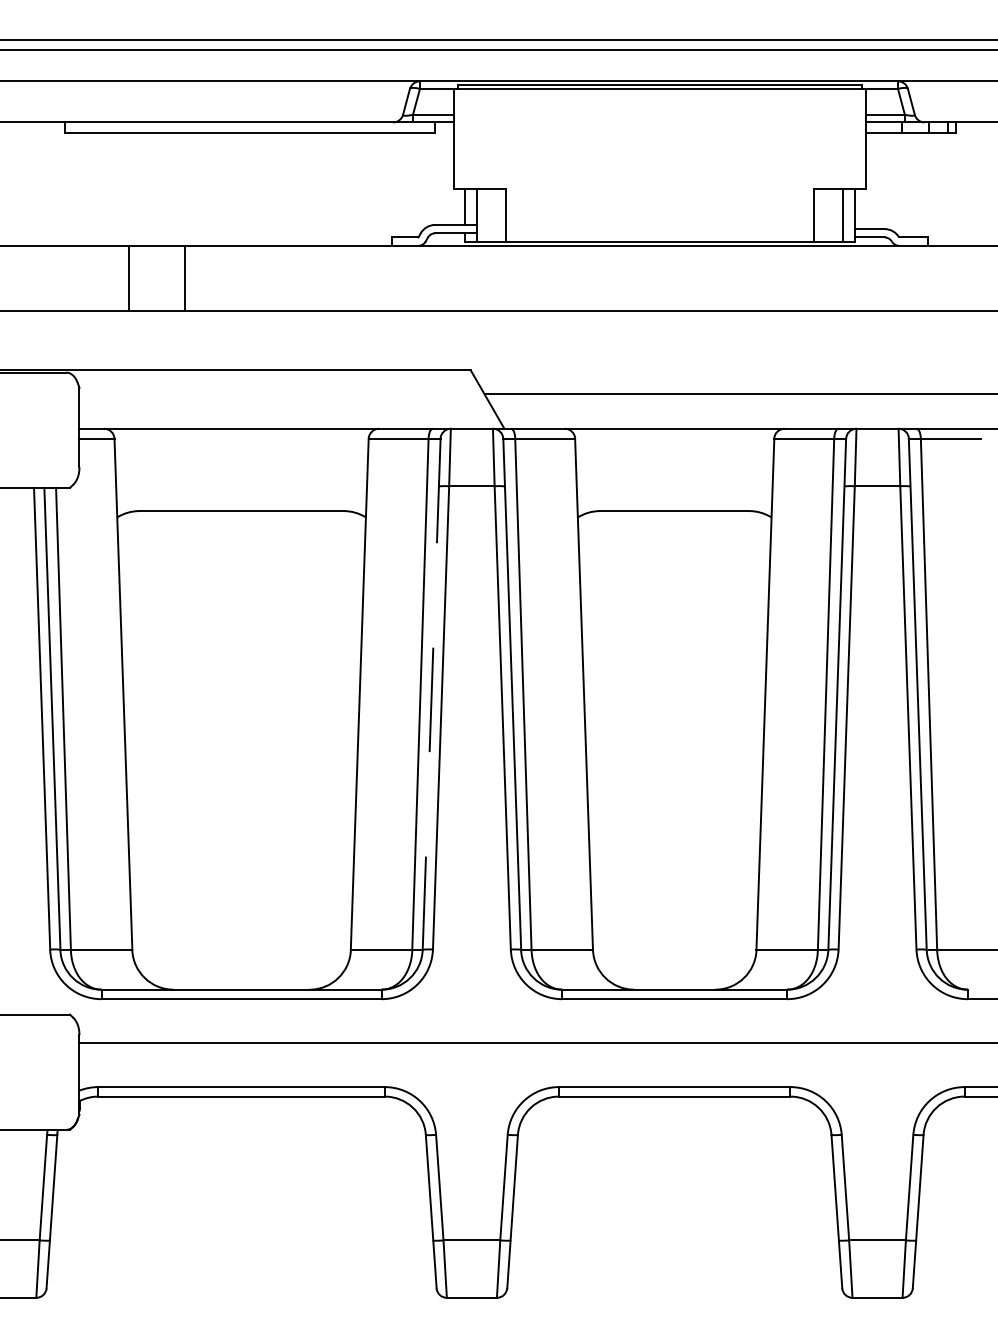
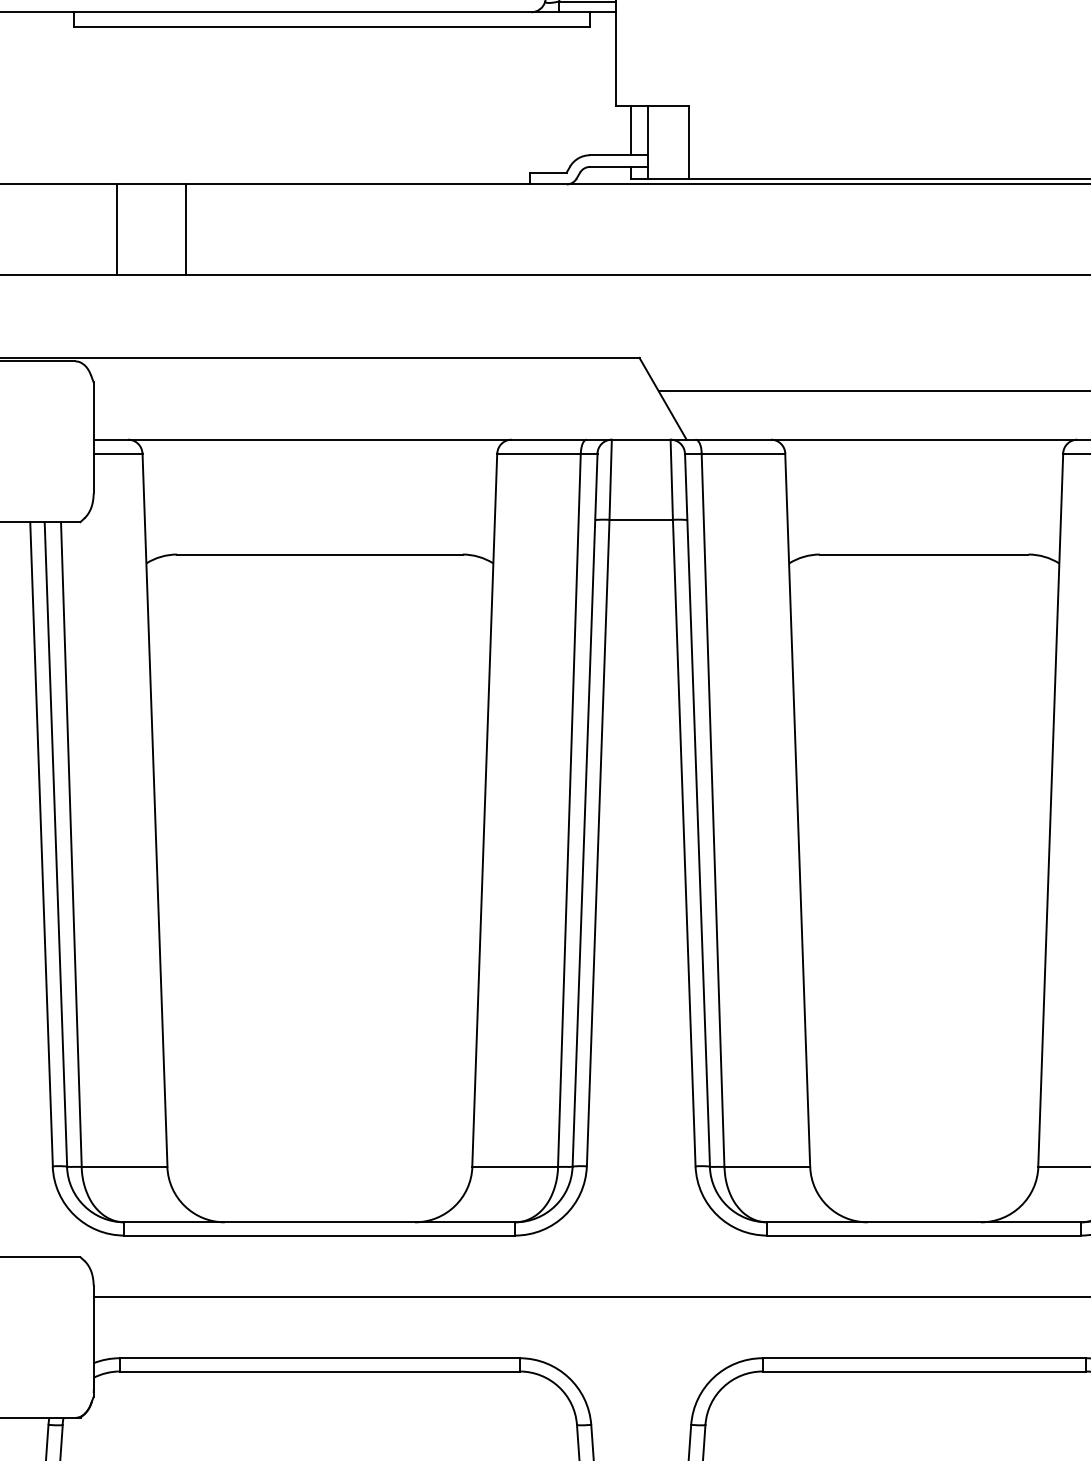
line: (129, 277) -> (117, 228), moved
line: (185, 277) -> (185, 228), moved
line: (431, 694) -> (584, 810), dashed -> solid

